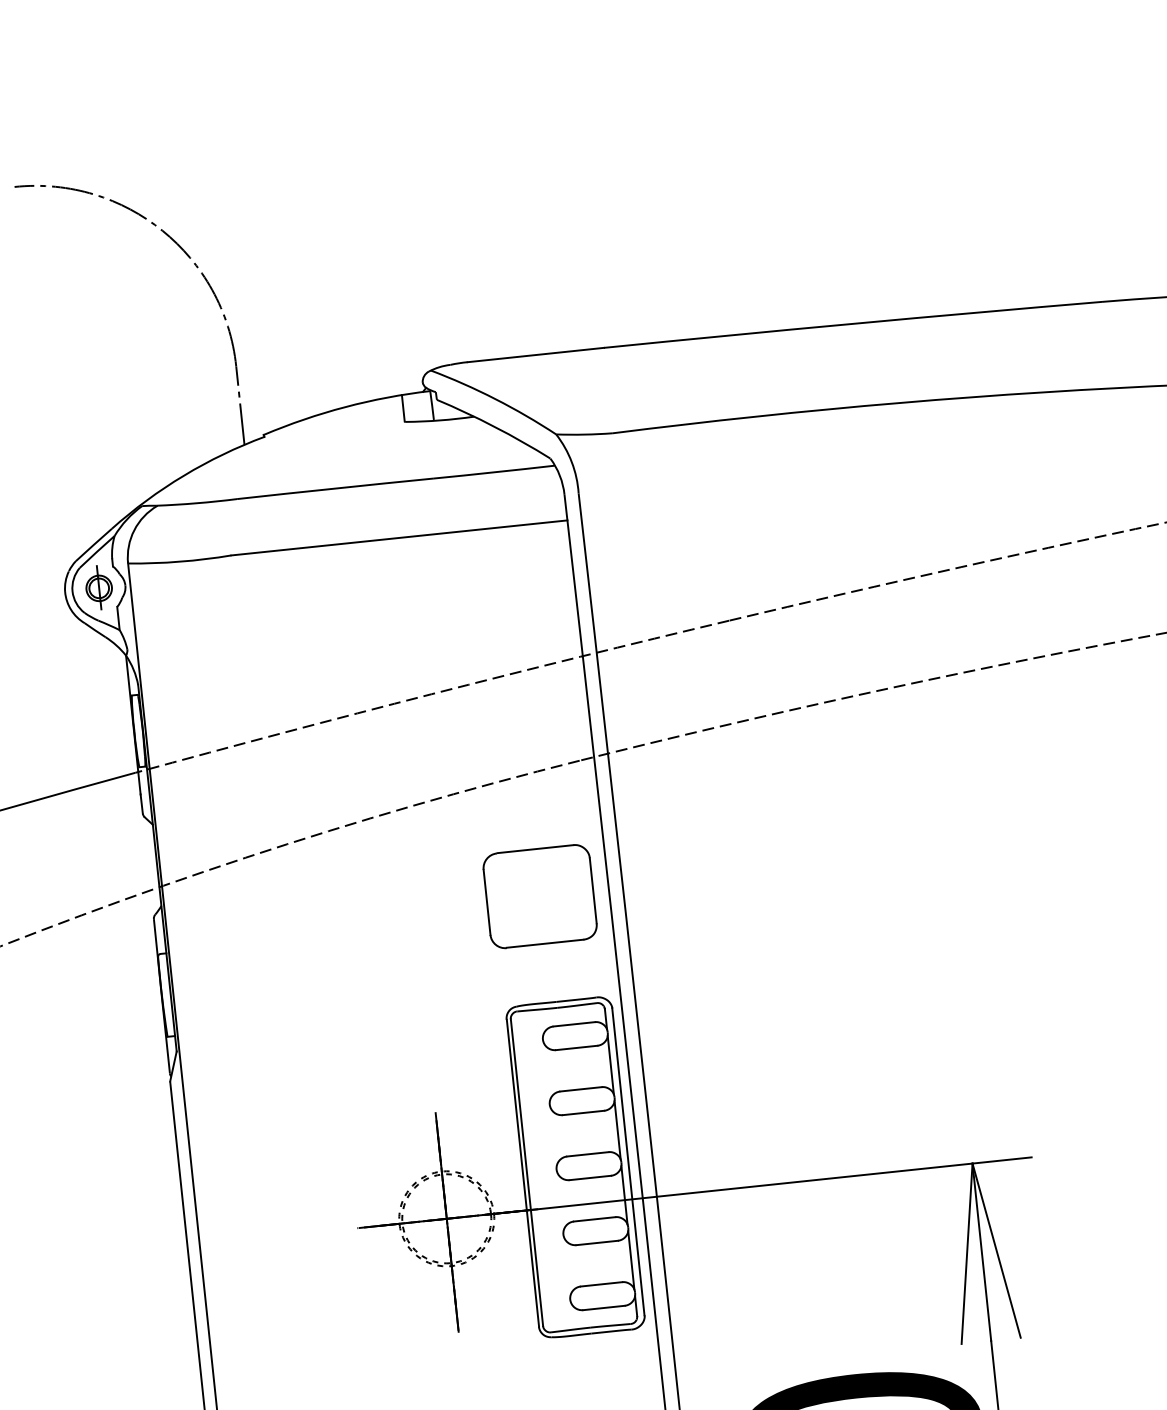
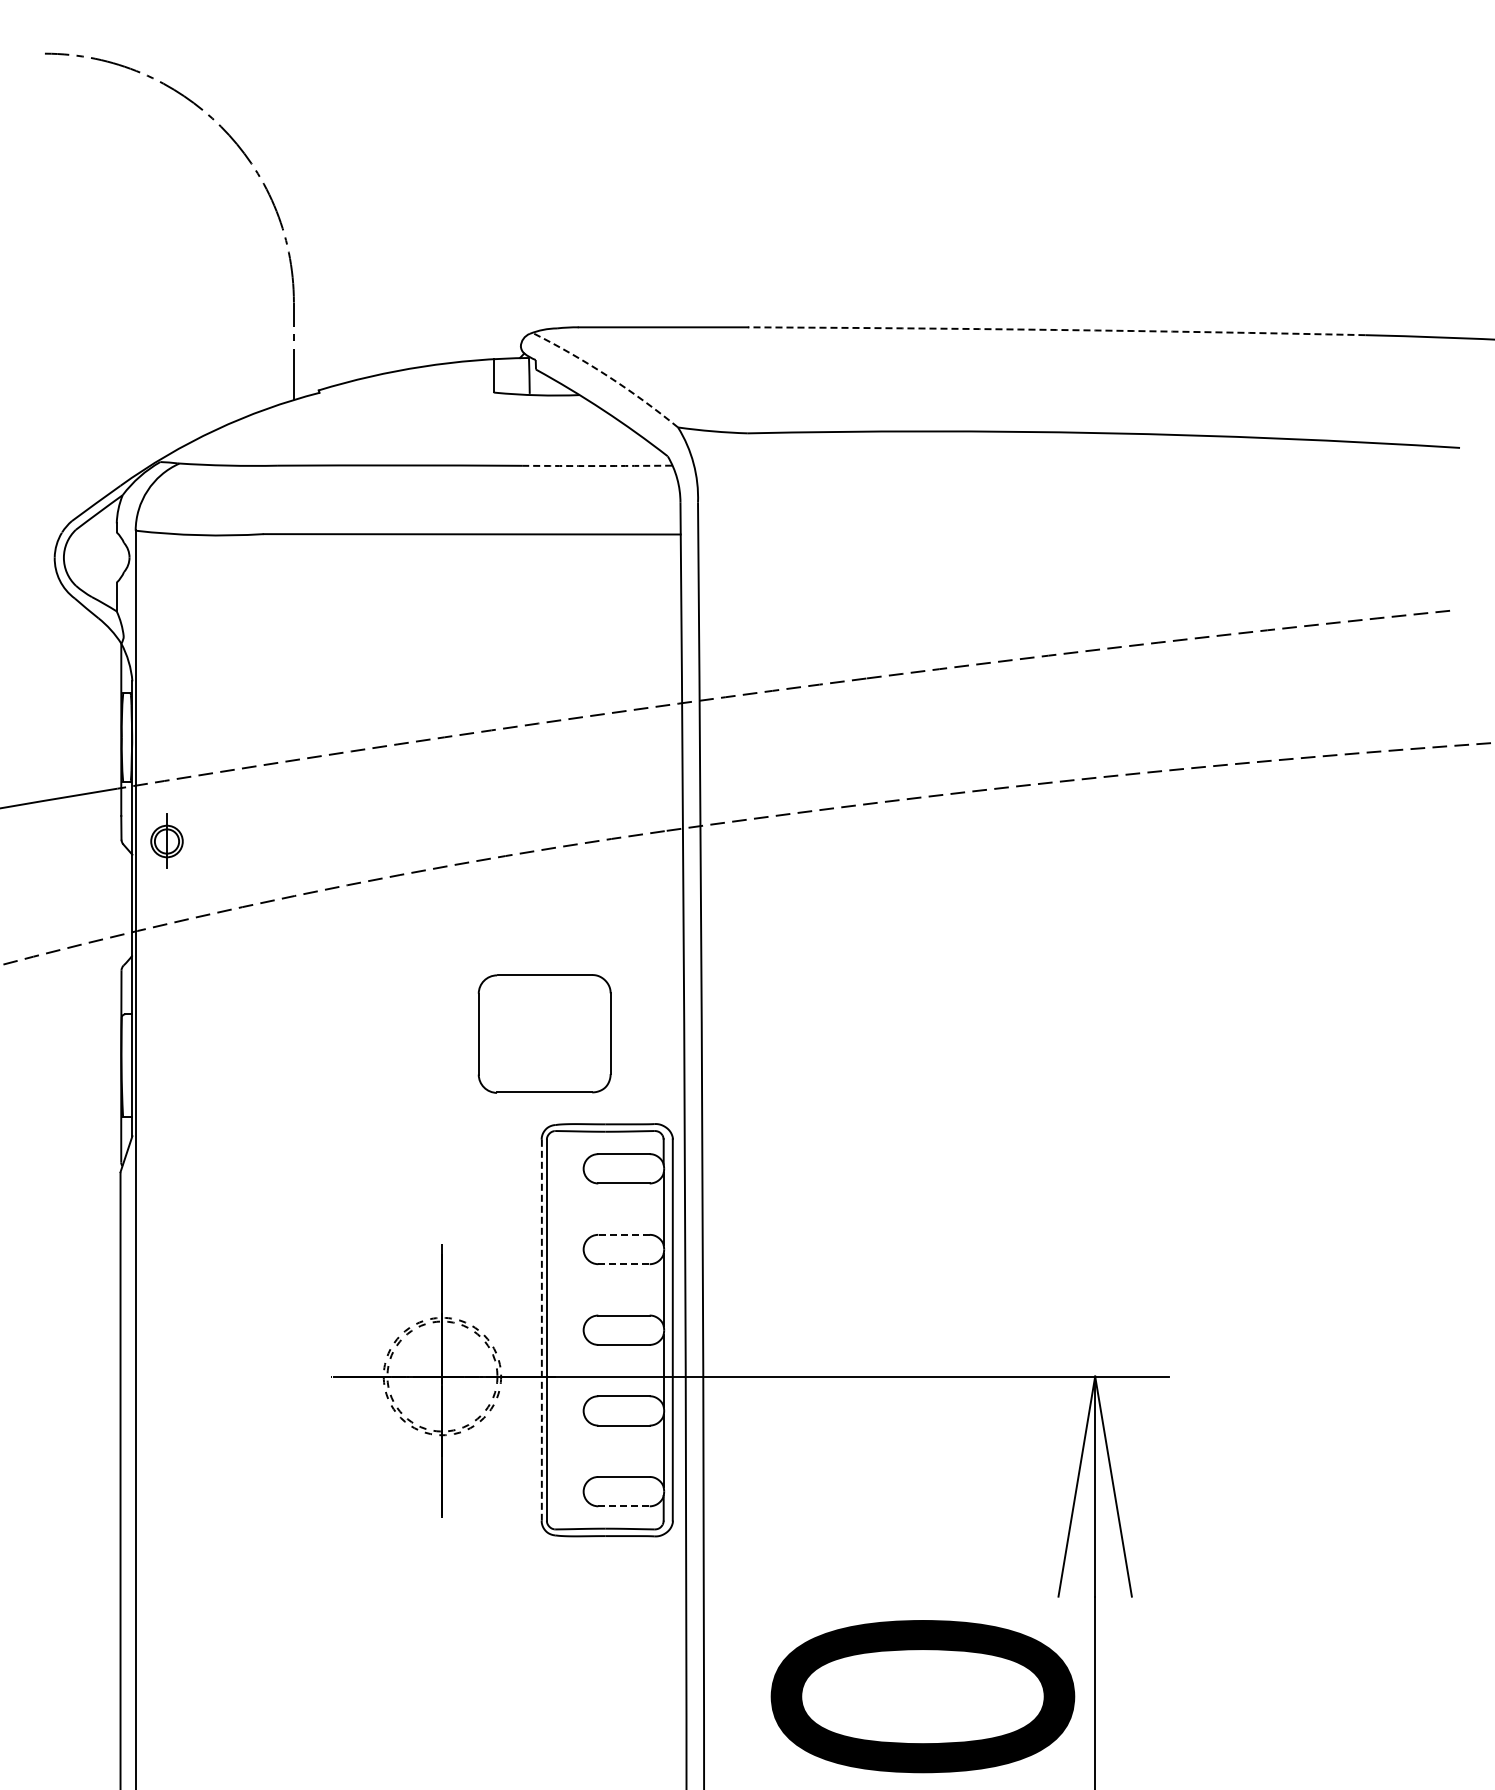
arc: (852, 323) -> (1056, 329), solid -> dashed
arc: (495, 399) -> (607, 376), solid -> dashed
arc: (494, 472) -> (597, 466), solid -> dashed
part: (98, 587) -> (166, 840), moved
part: (539, 896) -> (544, 1033), moved
line: (581, 1089) -> (624, 1234), solid -> dashed
line: (583, 1113) -> (624, 1264), solid -> dashed
line: (522, 1173) -> (541, 1330), solid -> dashed
line: (604, 1308) -> (624, 1506), solid -> dashed

